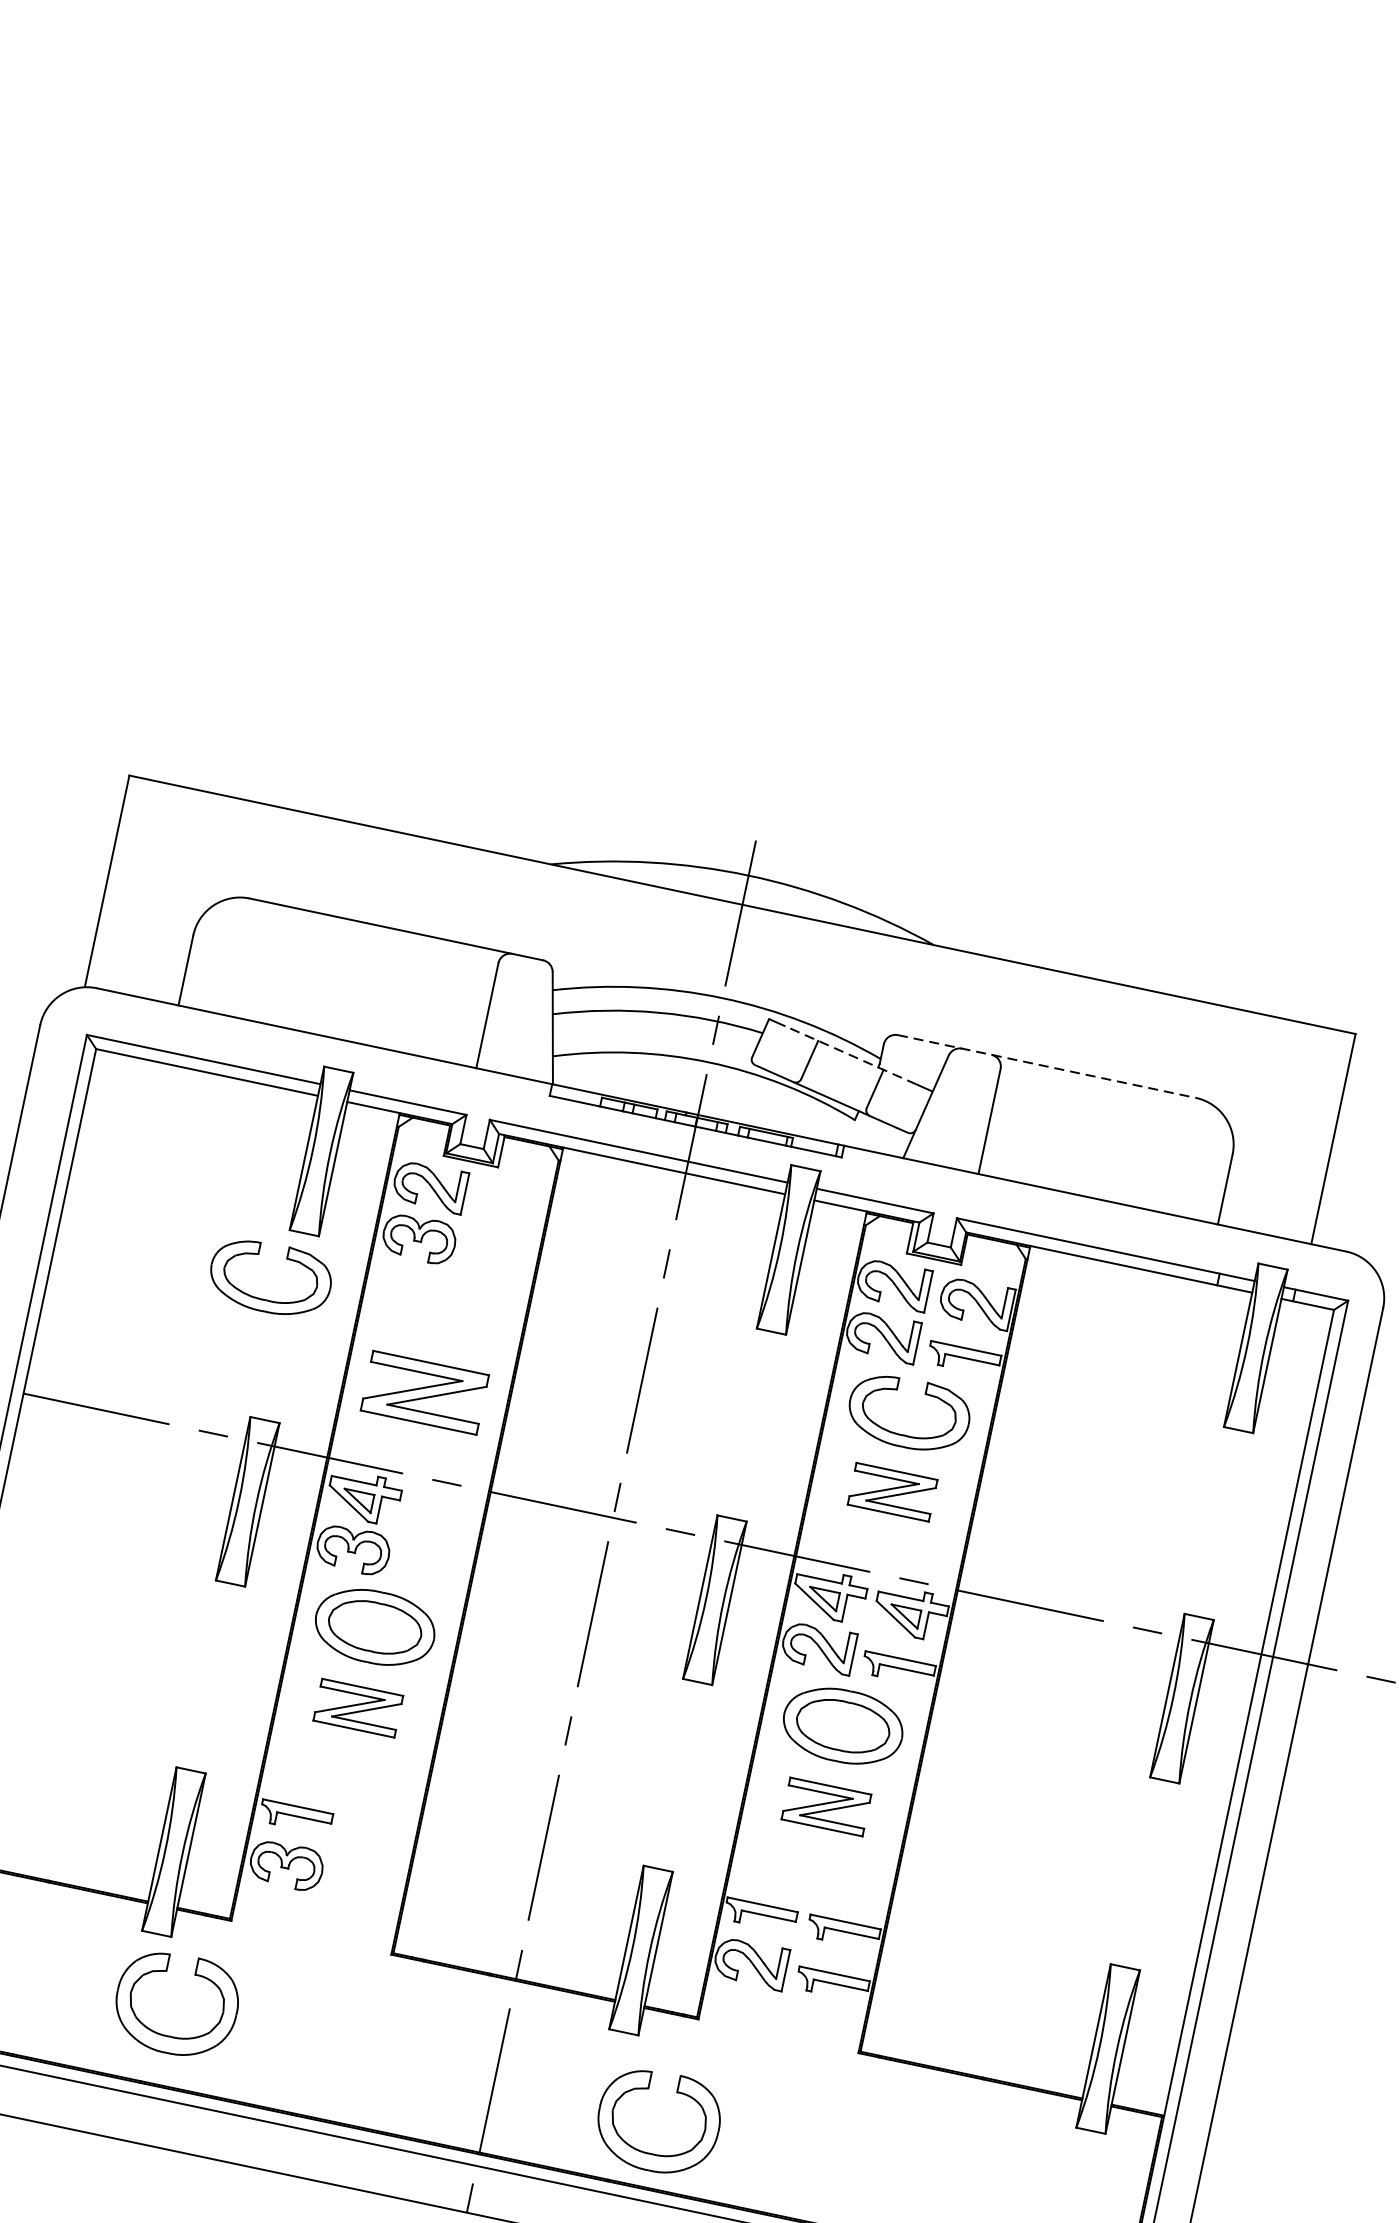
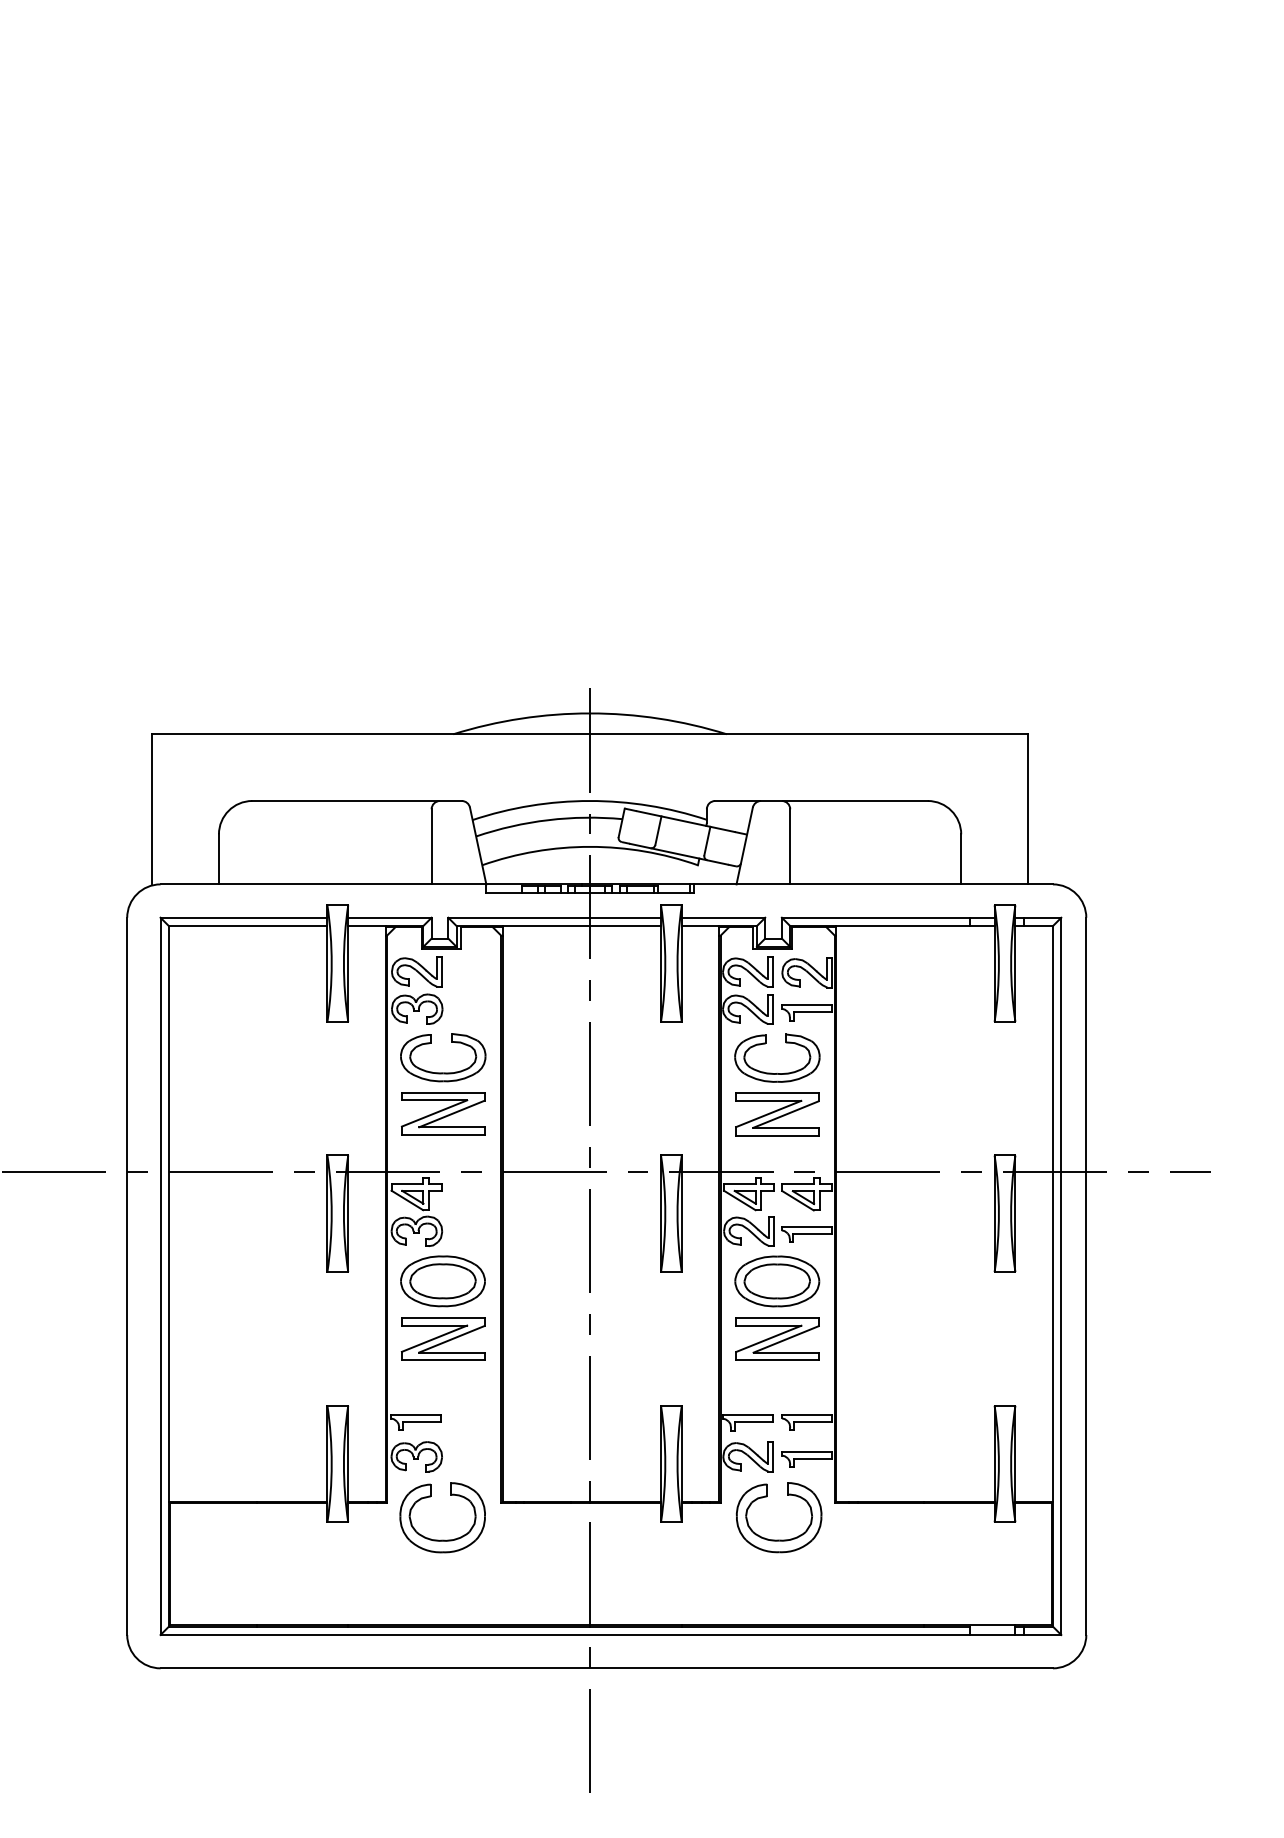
line: (850, 1055) -> (685, 821), dashed -> solid
line: (1048, 1067) -> (822, 801), dashed -> solid
part: (266, 1299) -> (443, 1072), moved
part: (892, 1492) -> (777, 1114), size x1.43
part: (357, 1707) -> (442, 1338), size x1.43
part: (826, 1806) -> (777, 1338), size x1.43
part: (170, 2034) -> (442, 1539), moved
part: (651, 2152) -> (778, 1539), moved

